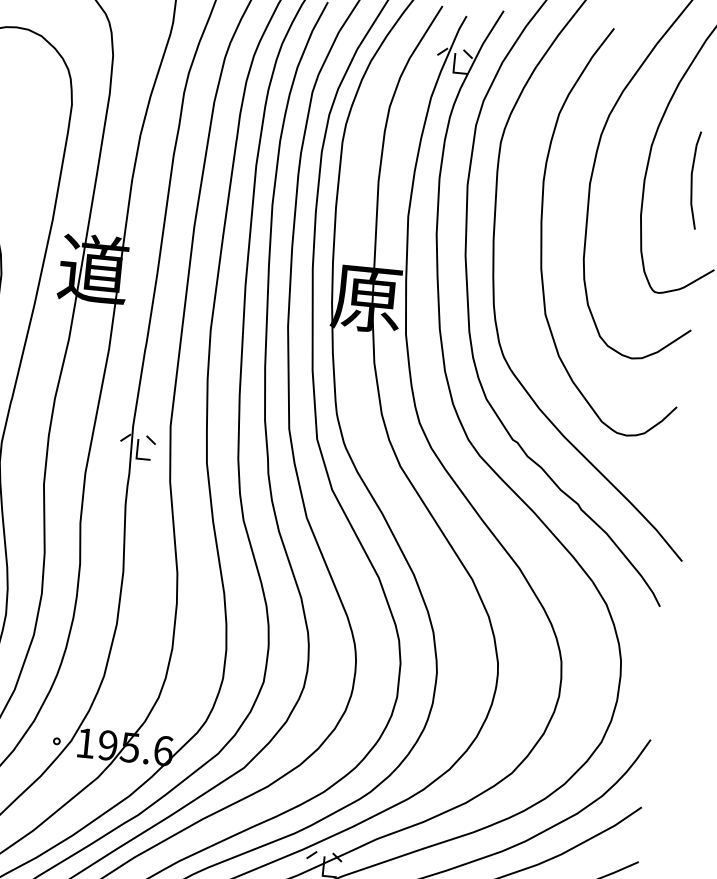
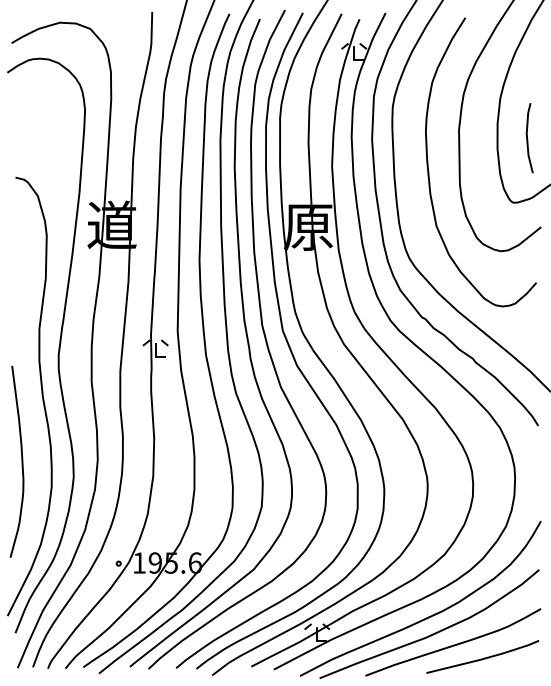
line: (693, 182) -> (528, 139), moved

